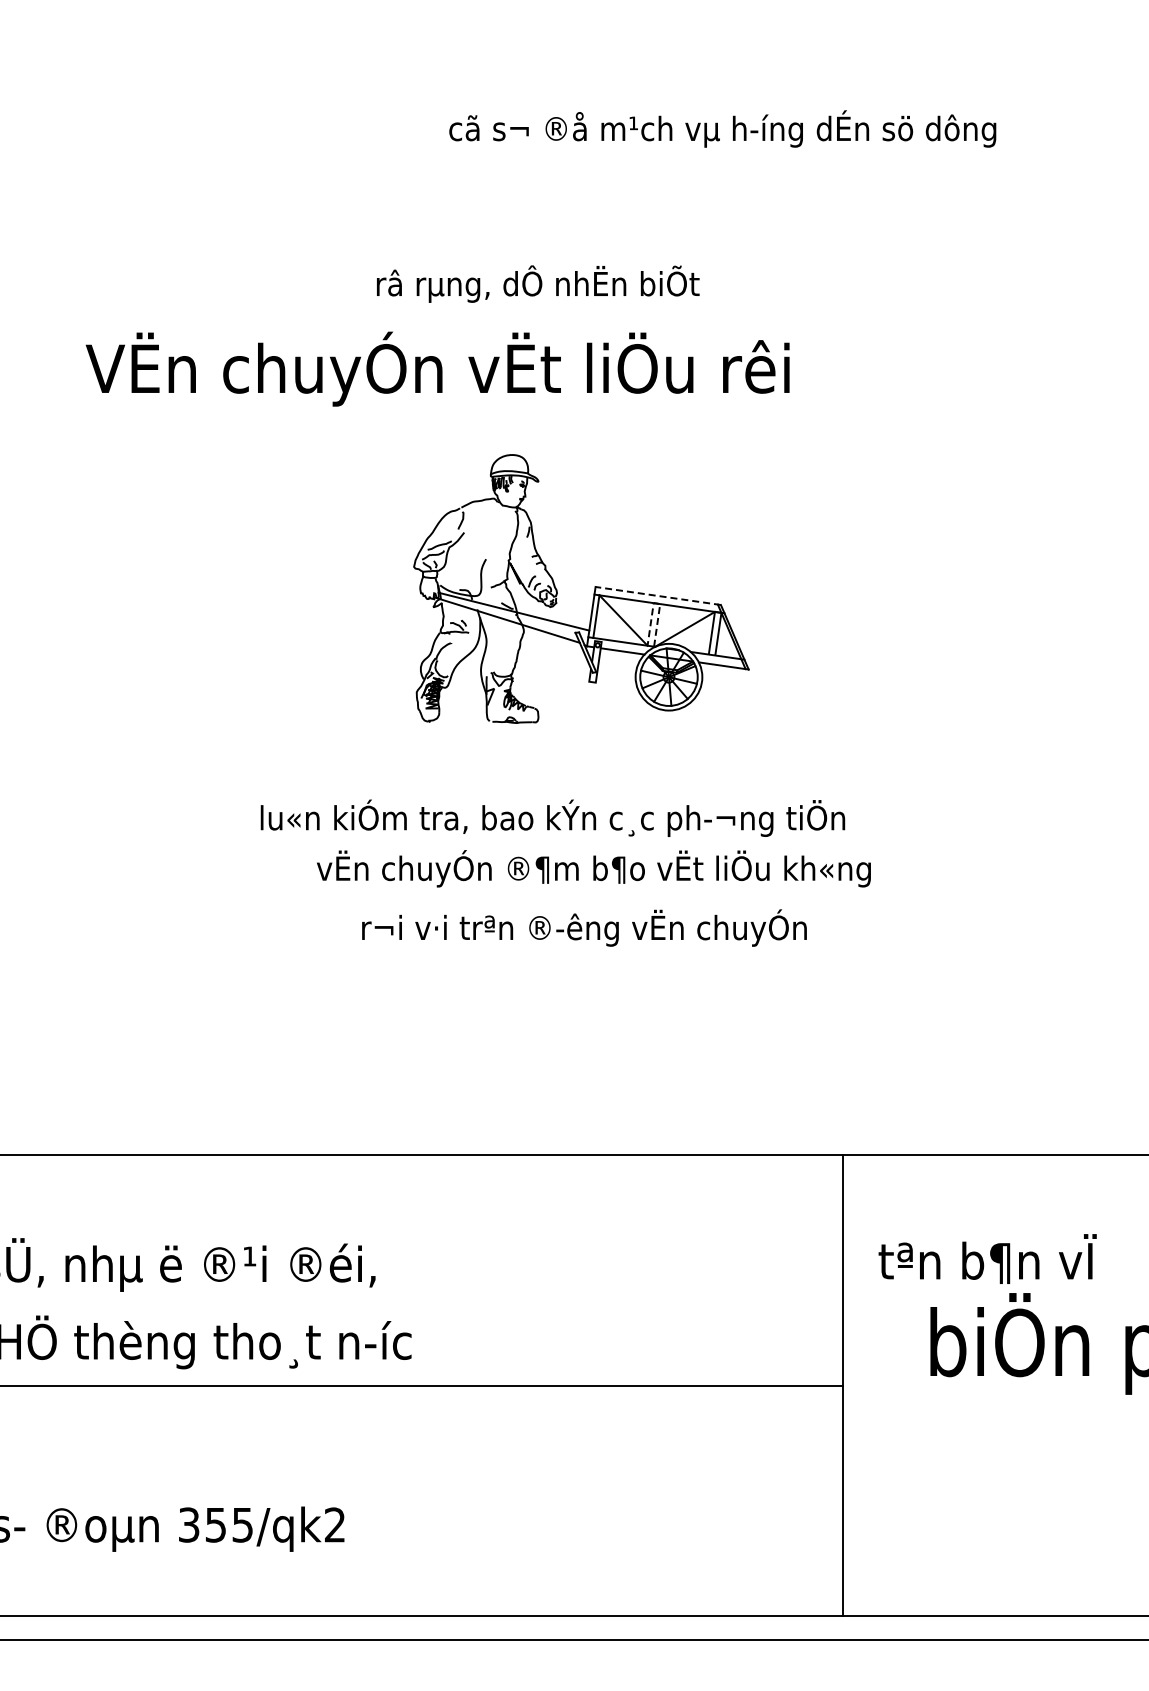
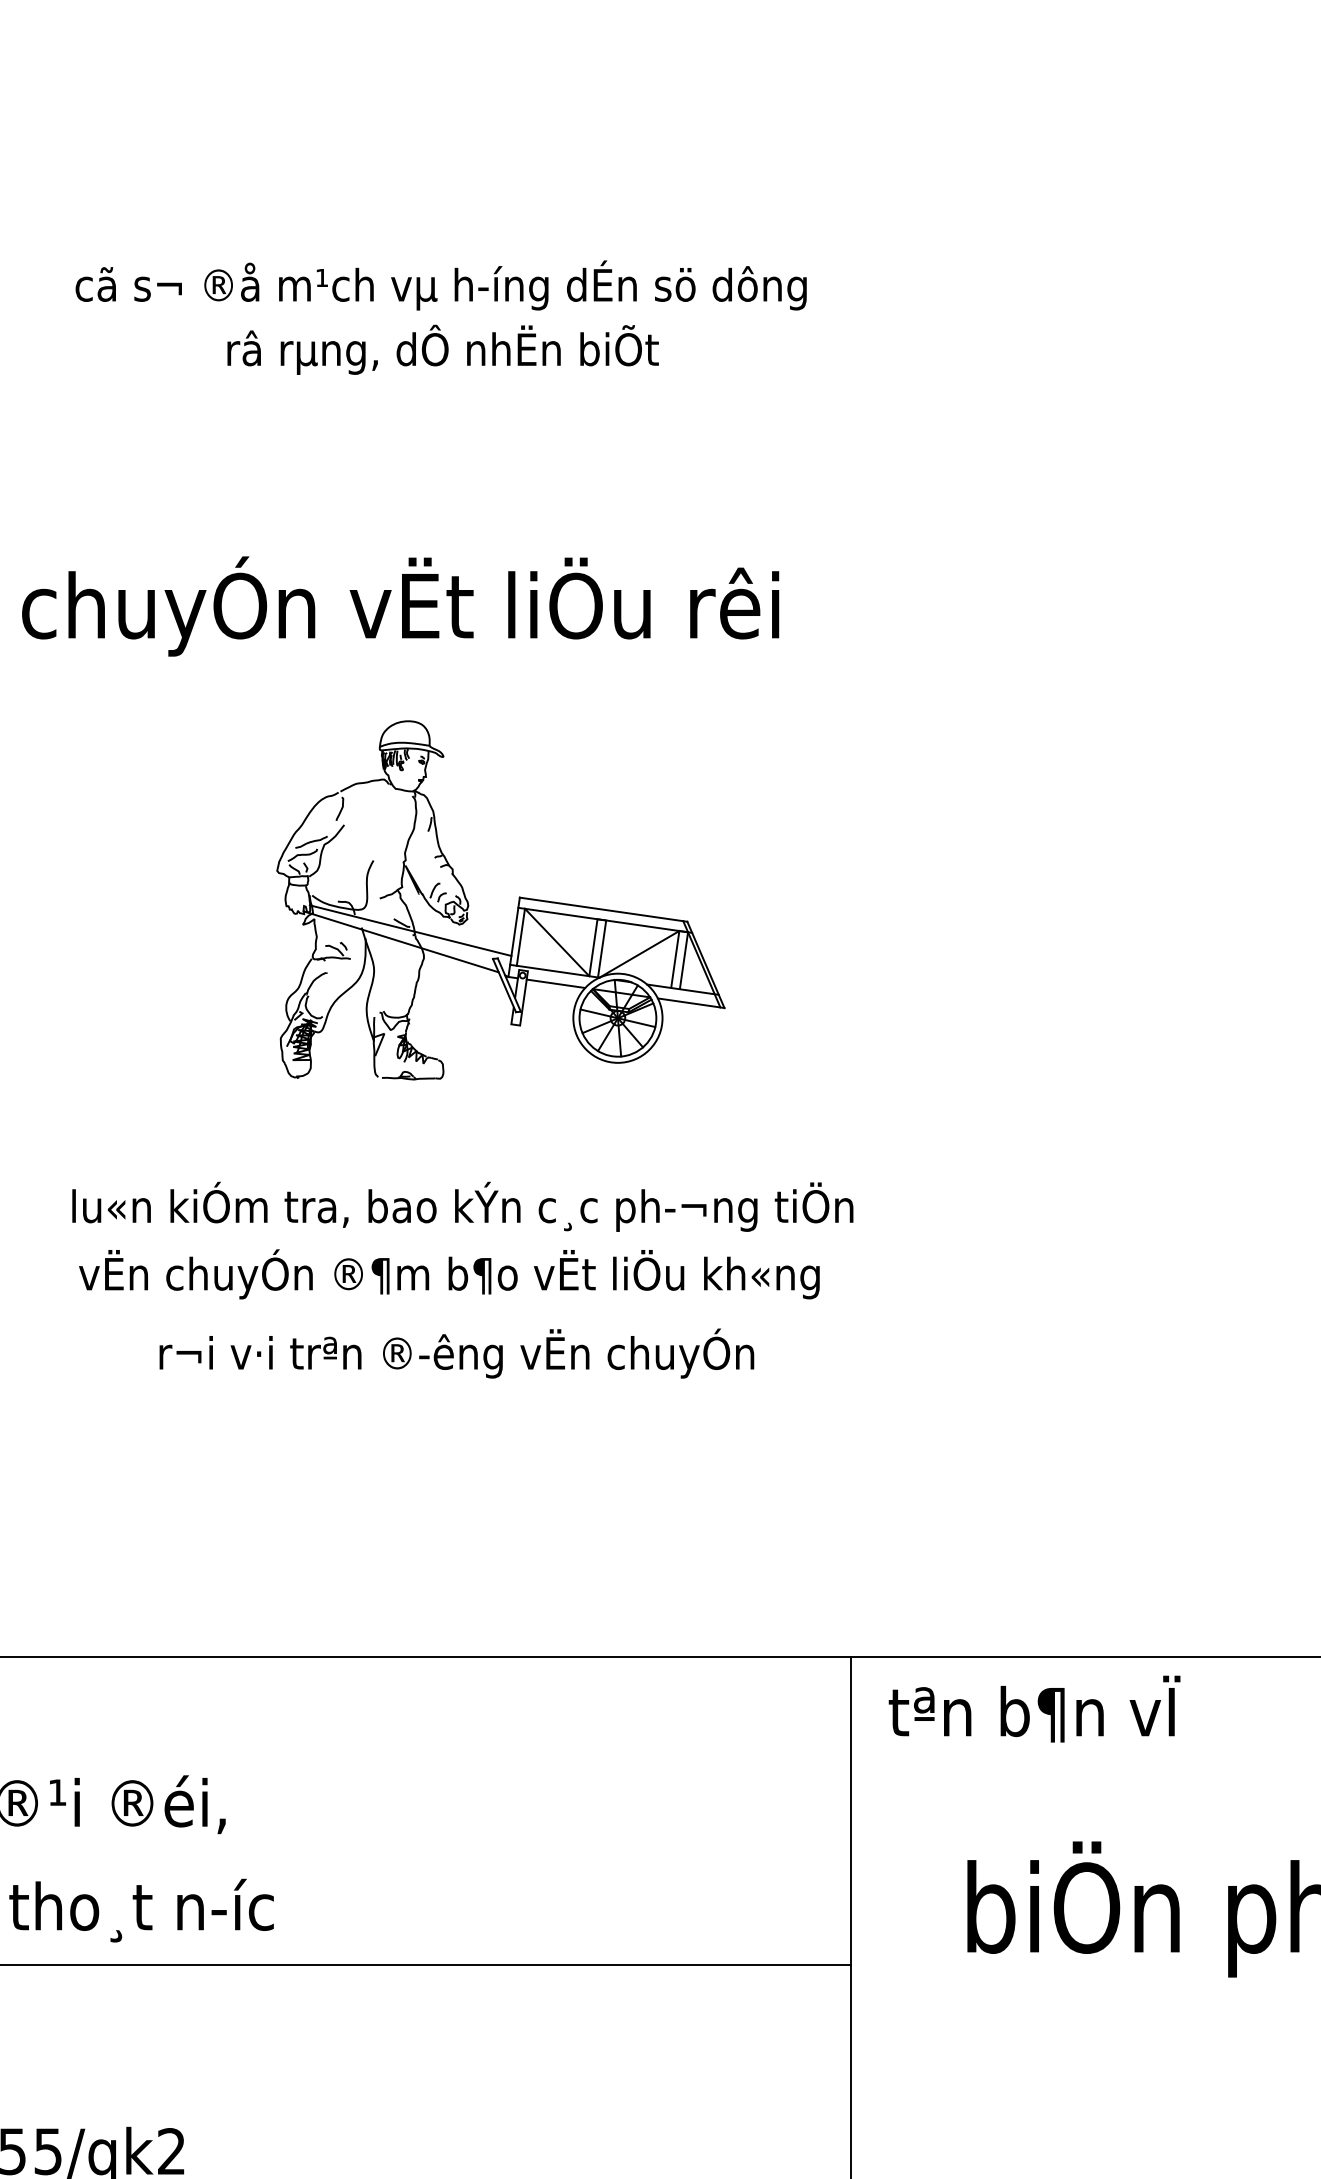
text: (722, 128) -> (440, 284), moved
text: (538, 283) -> (443, 348), moved
line: (657, 595) -> (602, 909), dashed -> solid
line: (656, 603) -> (601, 919), dashed -> solid
text: (593, 868) -> (448, 1273), moved
text: (584, 927) -> (456, 1352), moved
text: (987, 1258) -> (1034, 1708), moved

